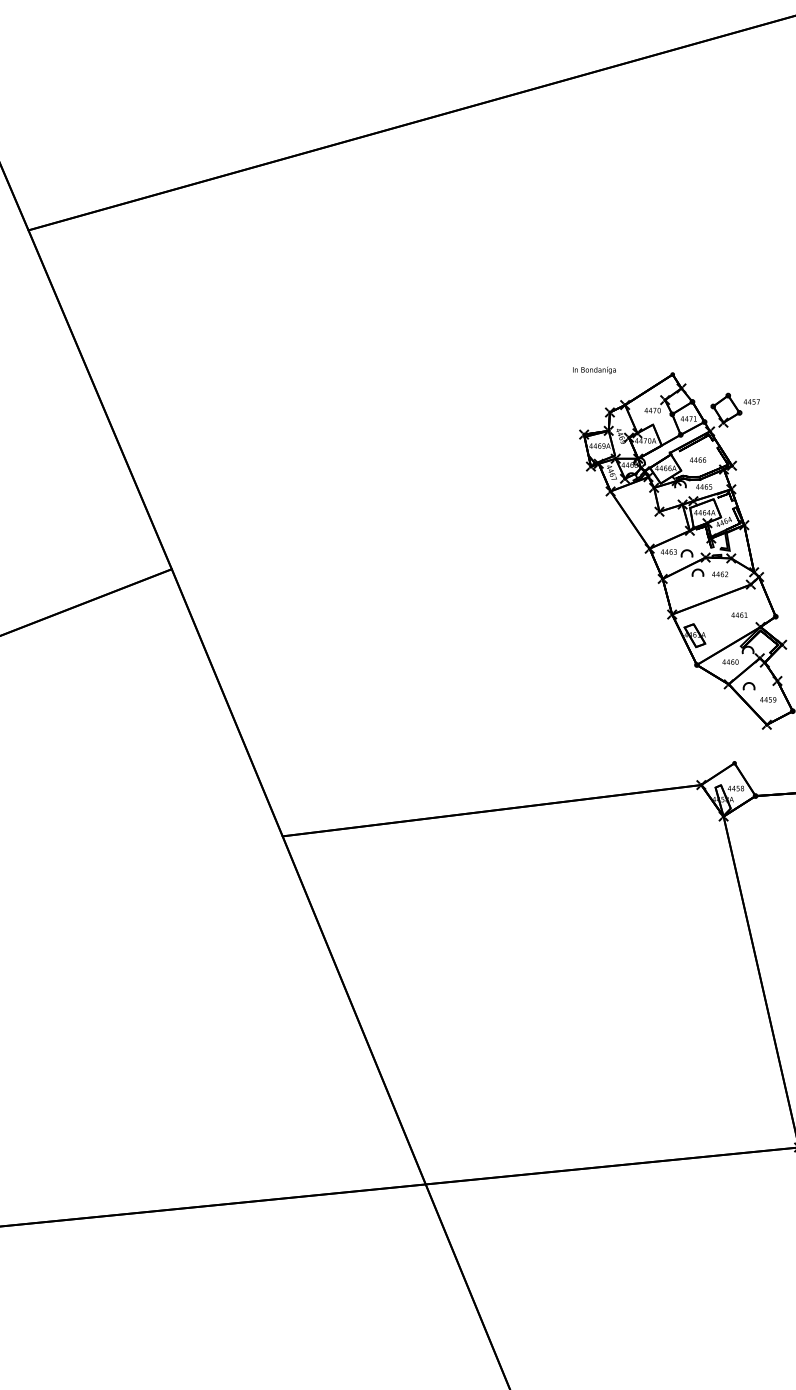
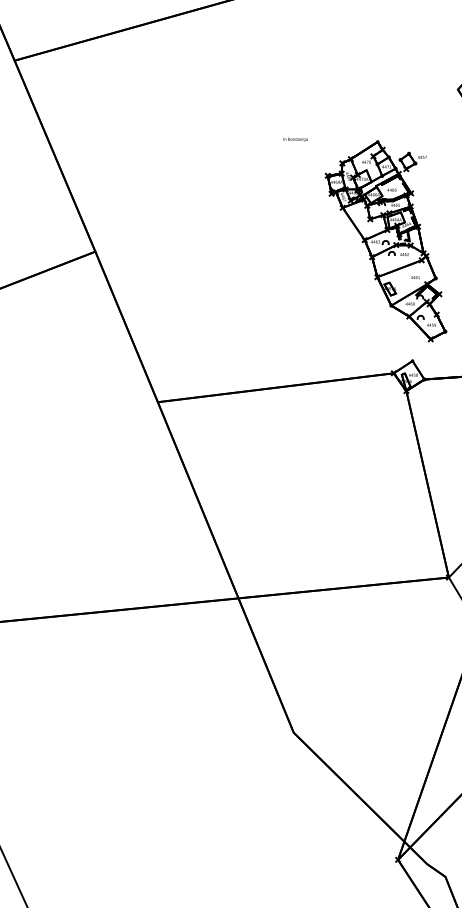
text: (594, 370) -> (295, 139), moved

